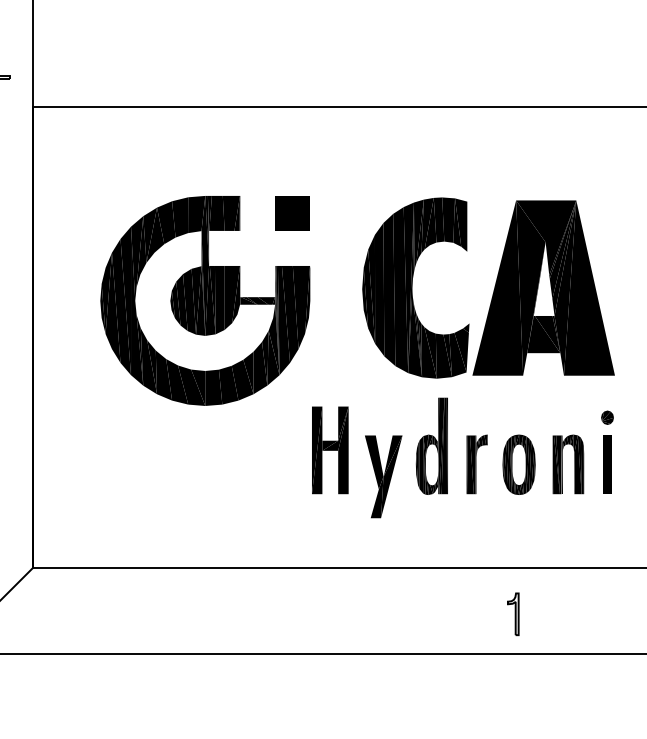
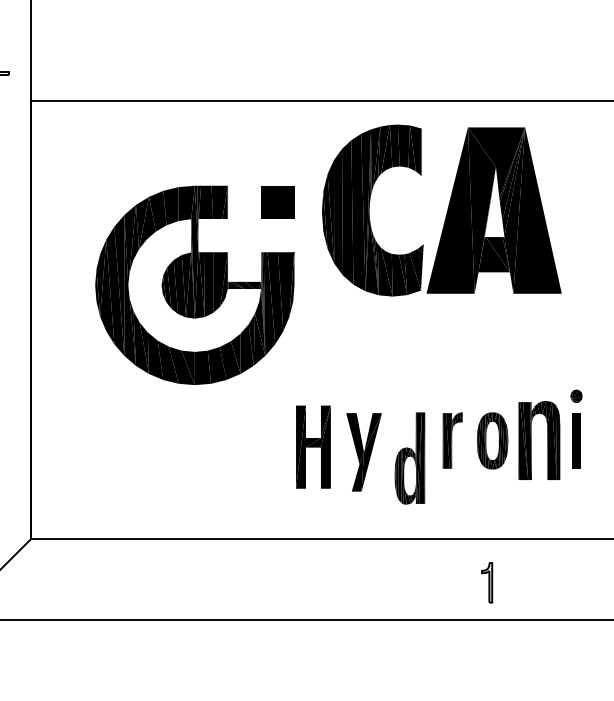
part: (488, 287) -> (441, 210), moved
part: (431, 445) -> (409, 457), moved
part: (330, 450) -> (313, 447), moved
part: (568, 464) -> (539, 440), size x1.4

